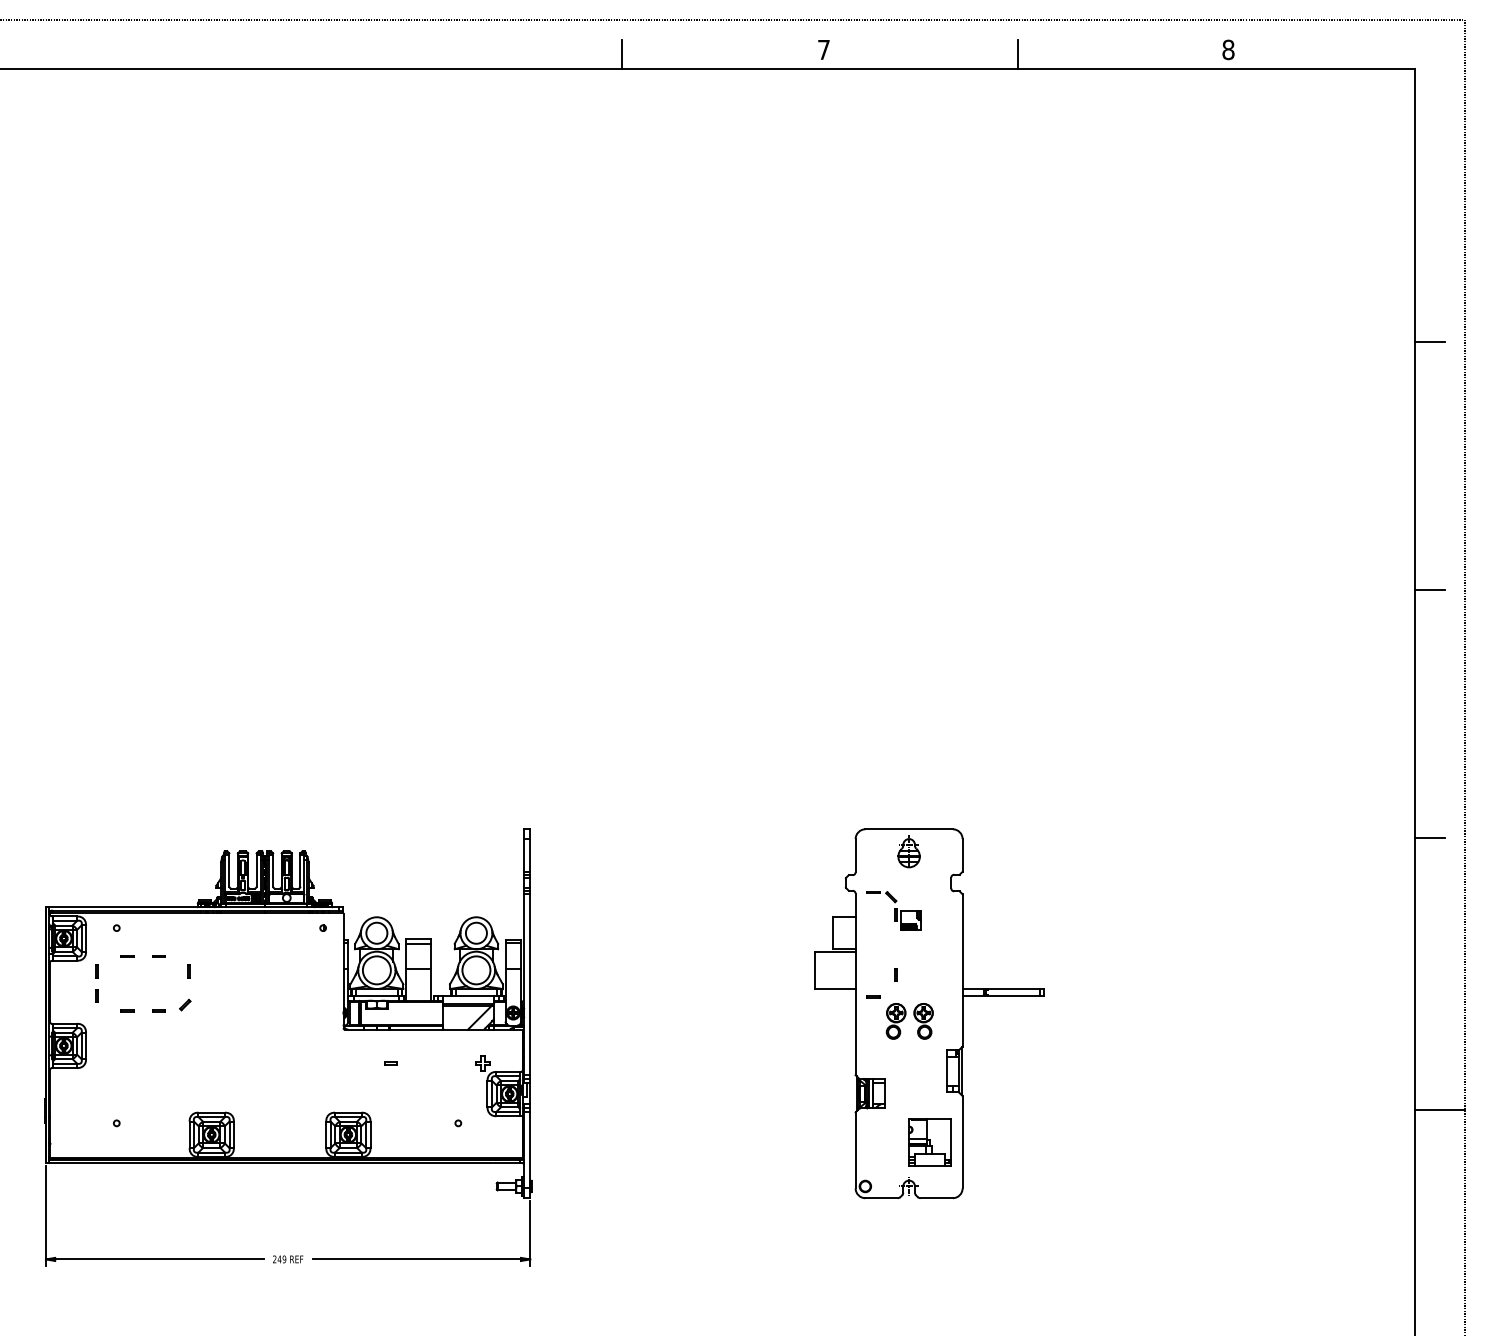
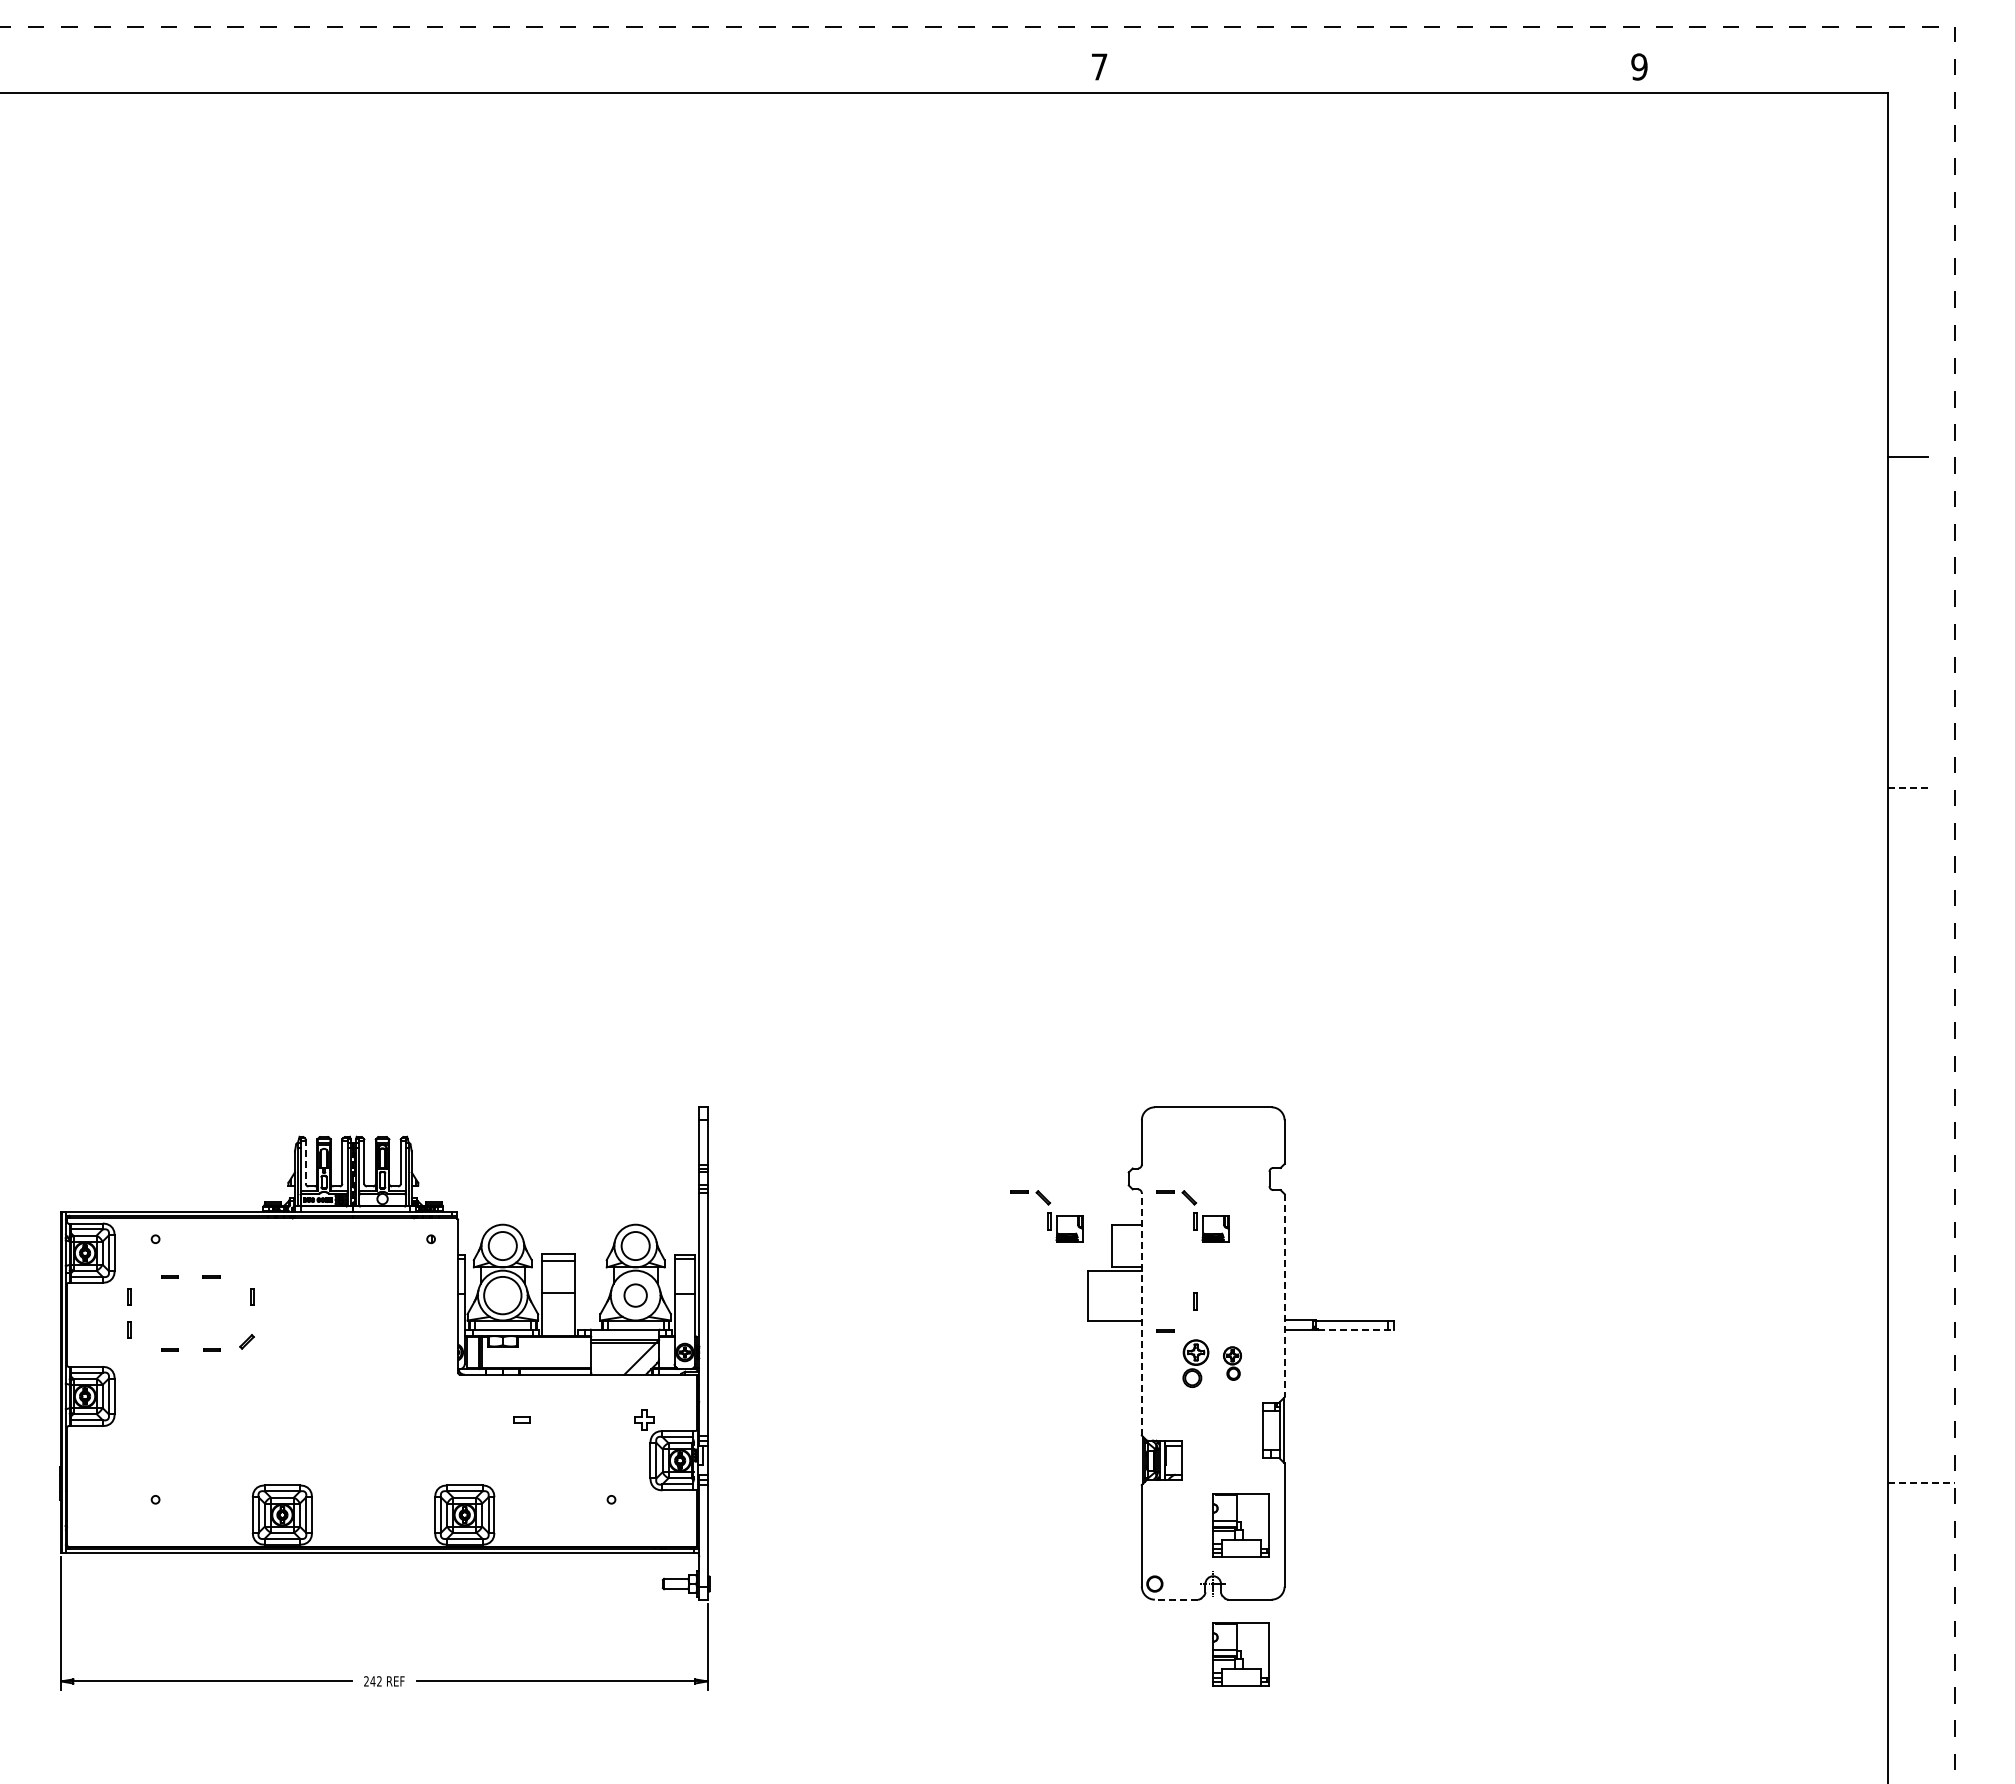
text: (1228, 49) -> (1639, 66), 8 -> 9
line: (621, 54) -> (829, 72), removed
line: (1018, 54) -> (1359, 72), removed
line: (1430, 589) -> (1908, 787), solid -> dashed
line: (1430, 837) -> (1908, 1118), removed
part: (909, 851) -> (1213, 1136), removed
line: (229, 870) -> (305, 1162), solid -> dashed
part: (784, 911) -> (1046, 1216), added
circle: (476, 970) -> (635, 1295), size x0.6
line: (962, 970) -> (1284, 1295), solid -> dashed
line: (855, 983) -> (1141, 1313), solid -> dashed
line: (1015, 995) -> (1355, 1329), solid -> dashed
part: (923, 1021) -> (1232, 1363), size x0.7
line: (1439, 1110) -> (1921, 1482), solid -> dashed
line: (881, 1198) -> (1176, 1599), solid -> dashed
part: (929, 1239) -> (1240, 1654), added
text: (284, 1259) -> (379, 1681), 249 -> 242

